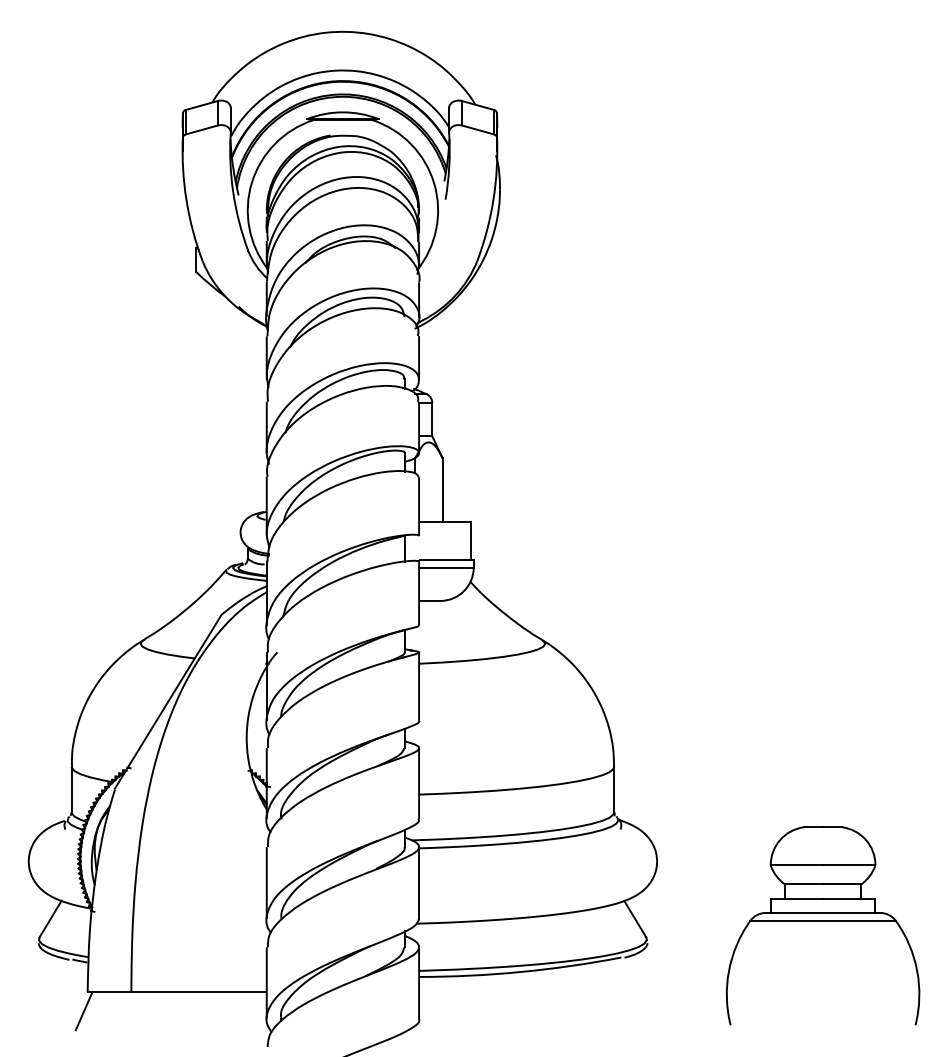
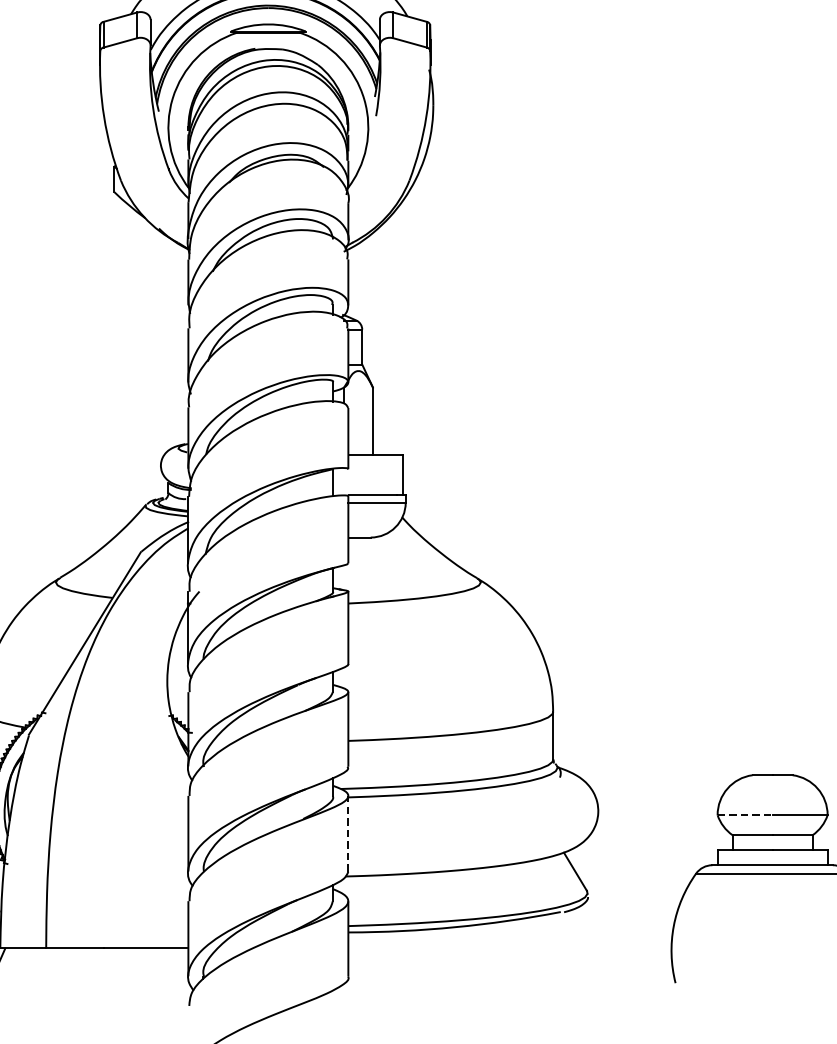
line: (797, 865) -> (745, 815), solid -> dashed
line: (419, 882) -> (348, 833), solid -> dashed

